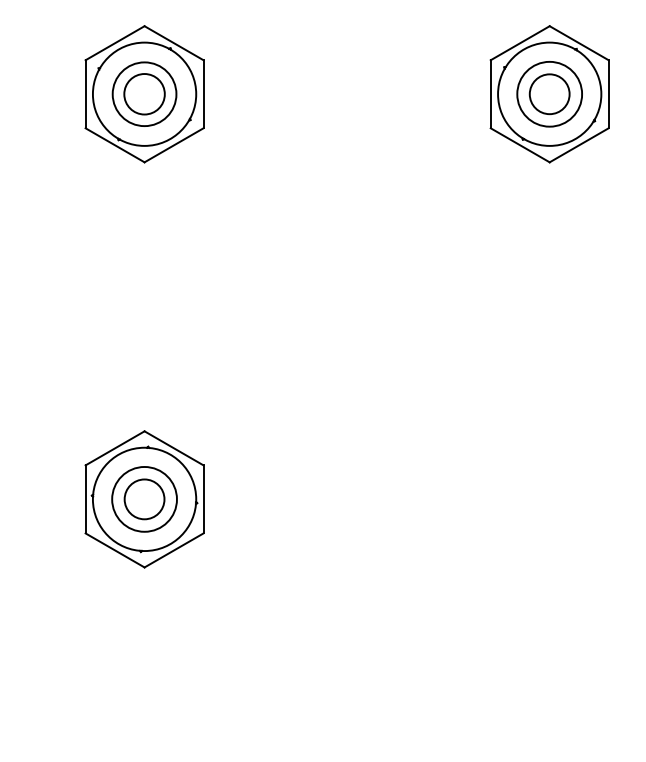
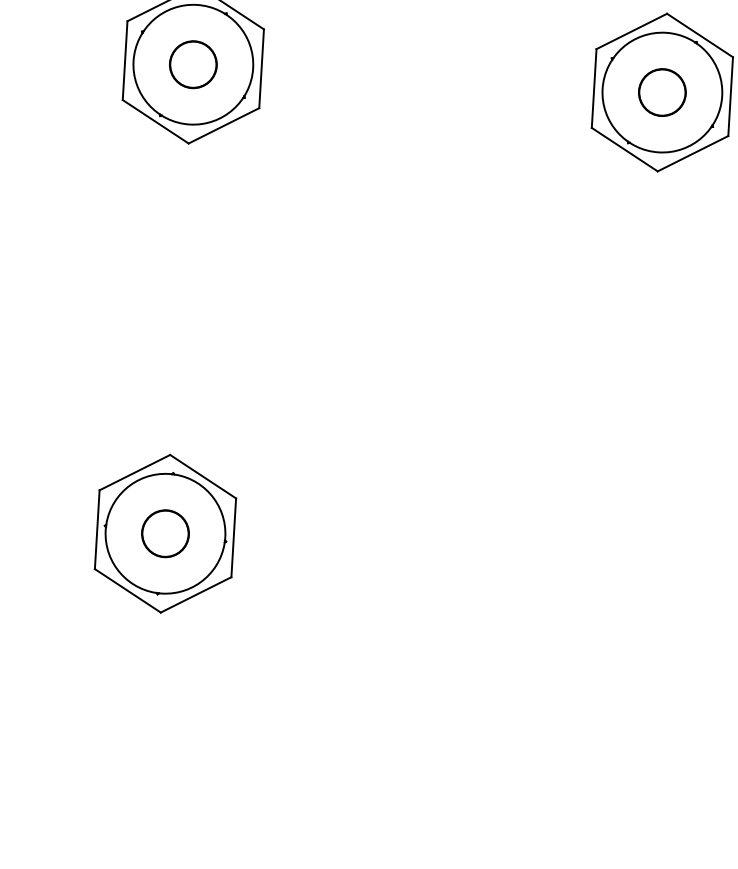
circle: (144, 94) -> (193, 64), size x0.62
circle: (549, 94) -> (662, 92), size x0.62
circle: (144, 499) -> (165, 533), size x0.62

